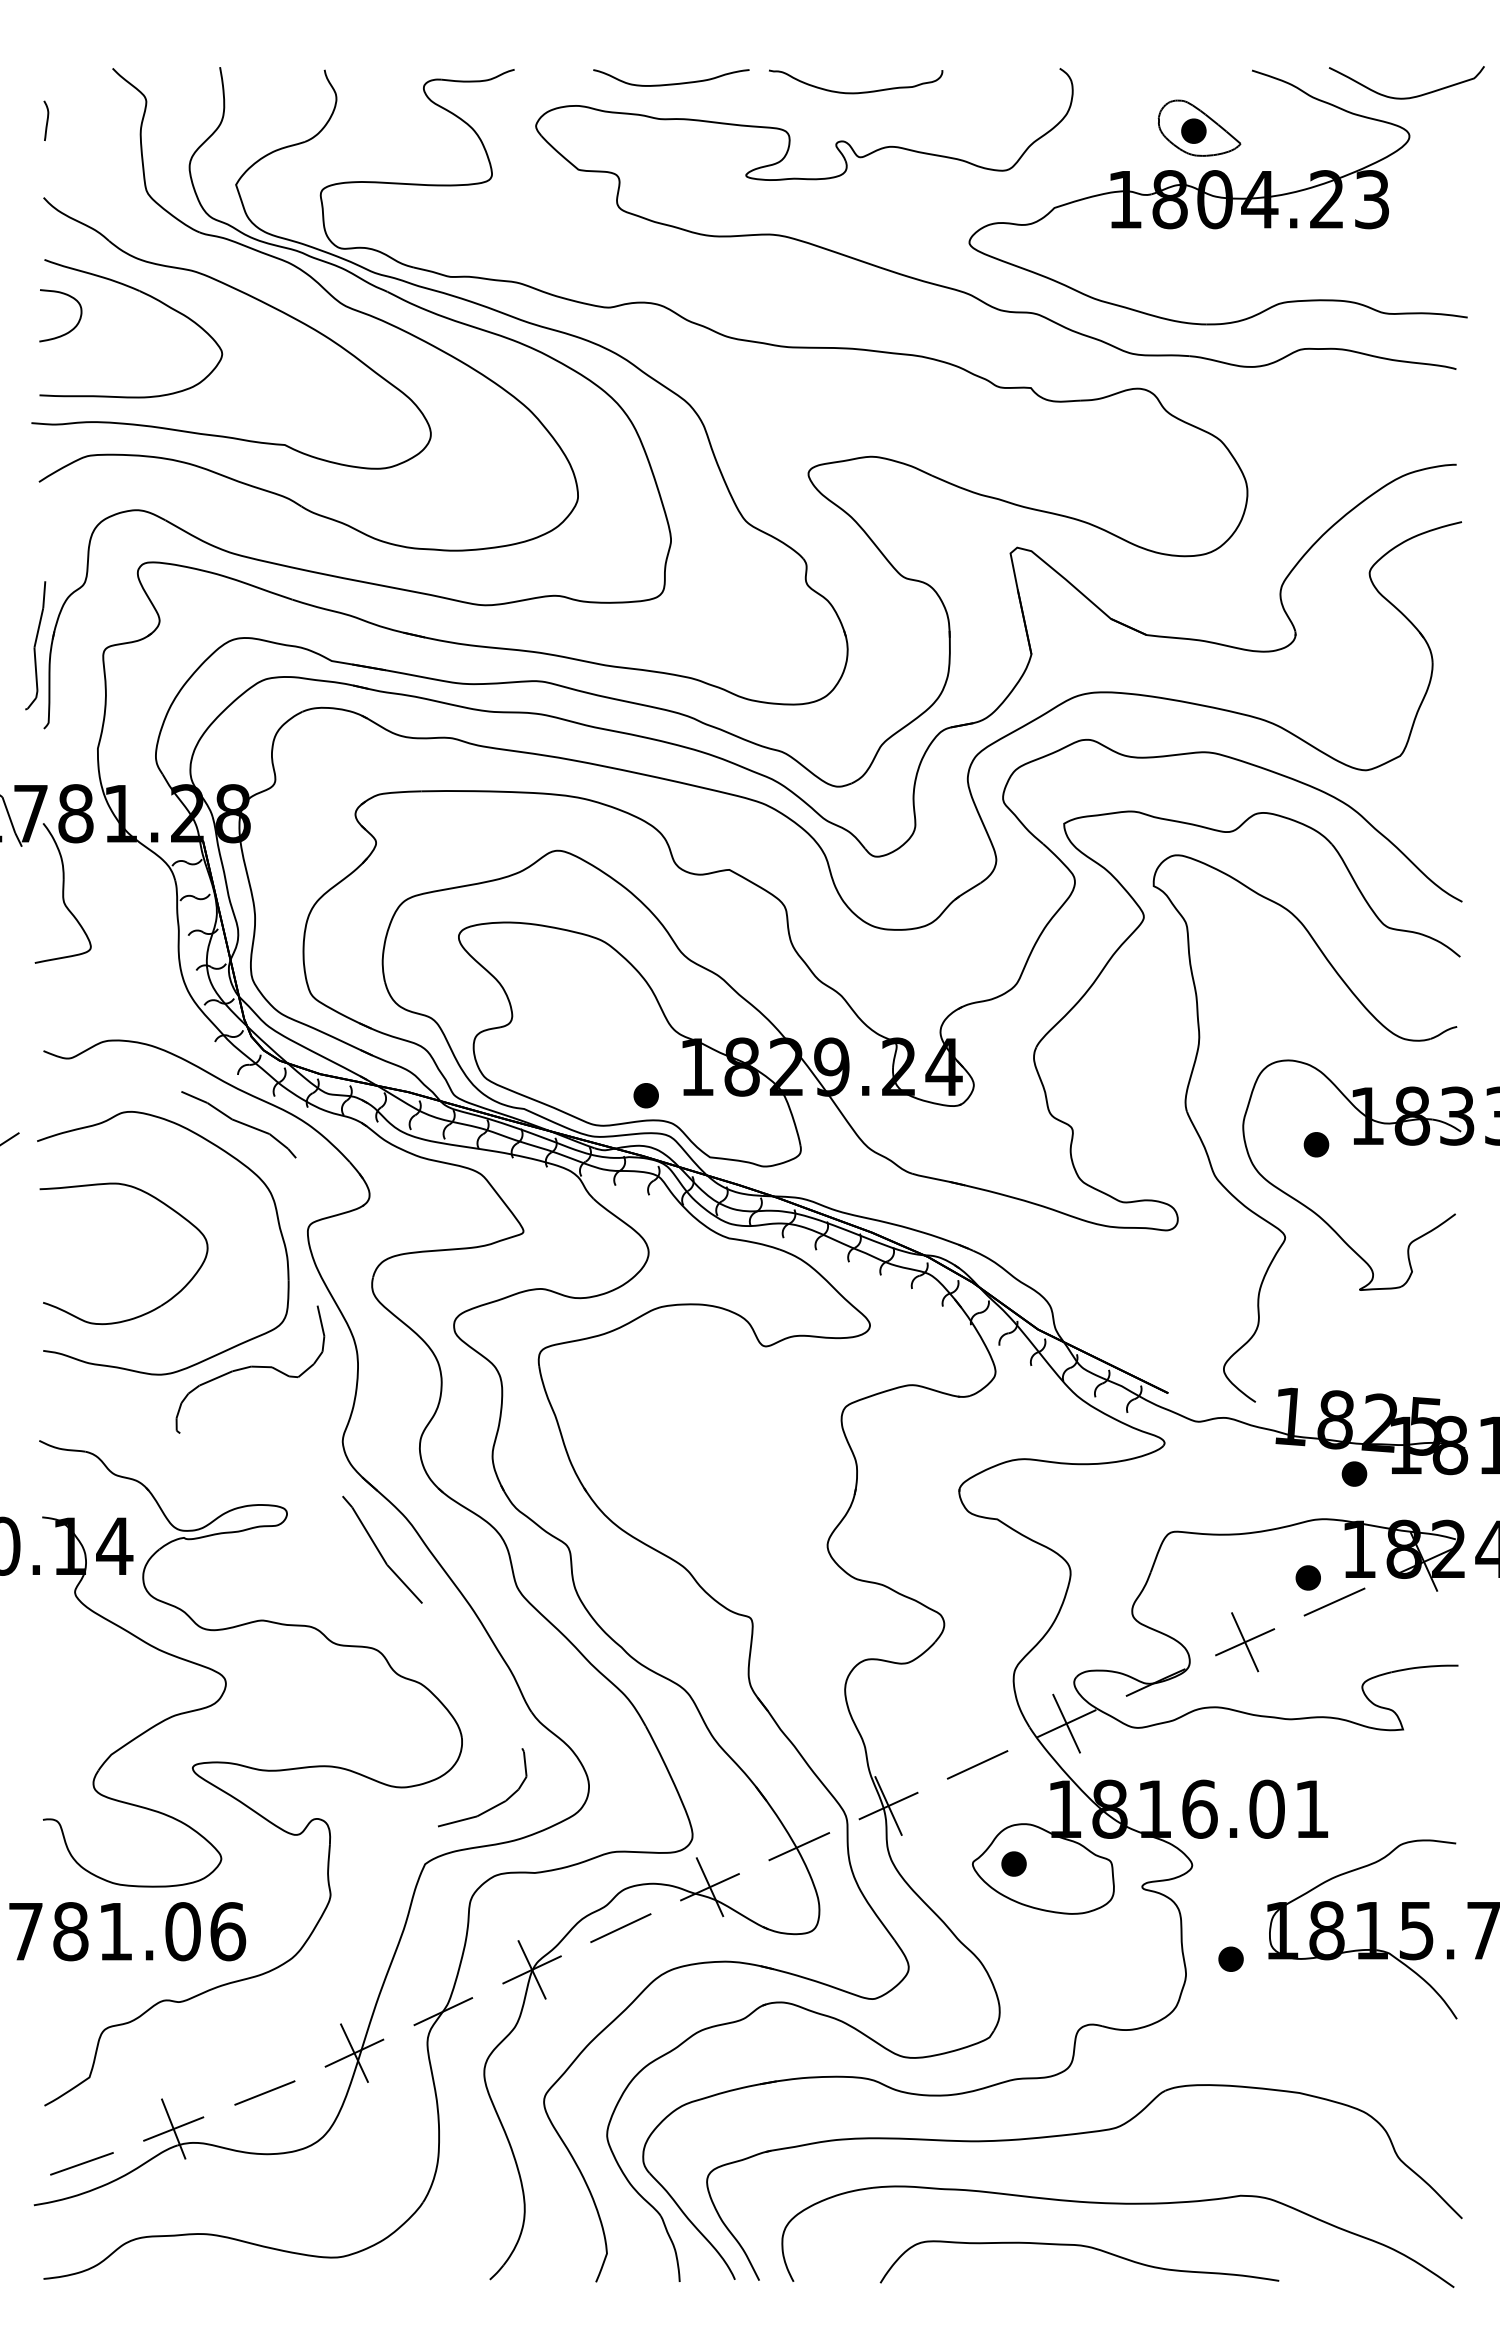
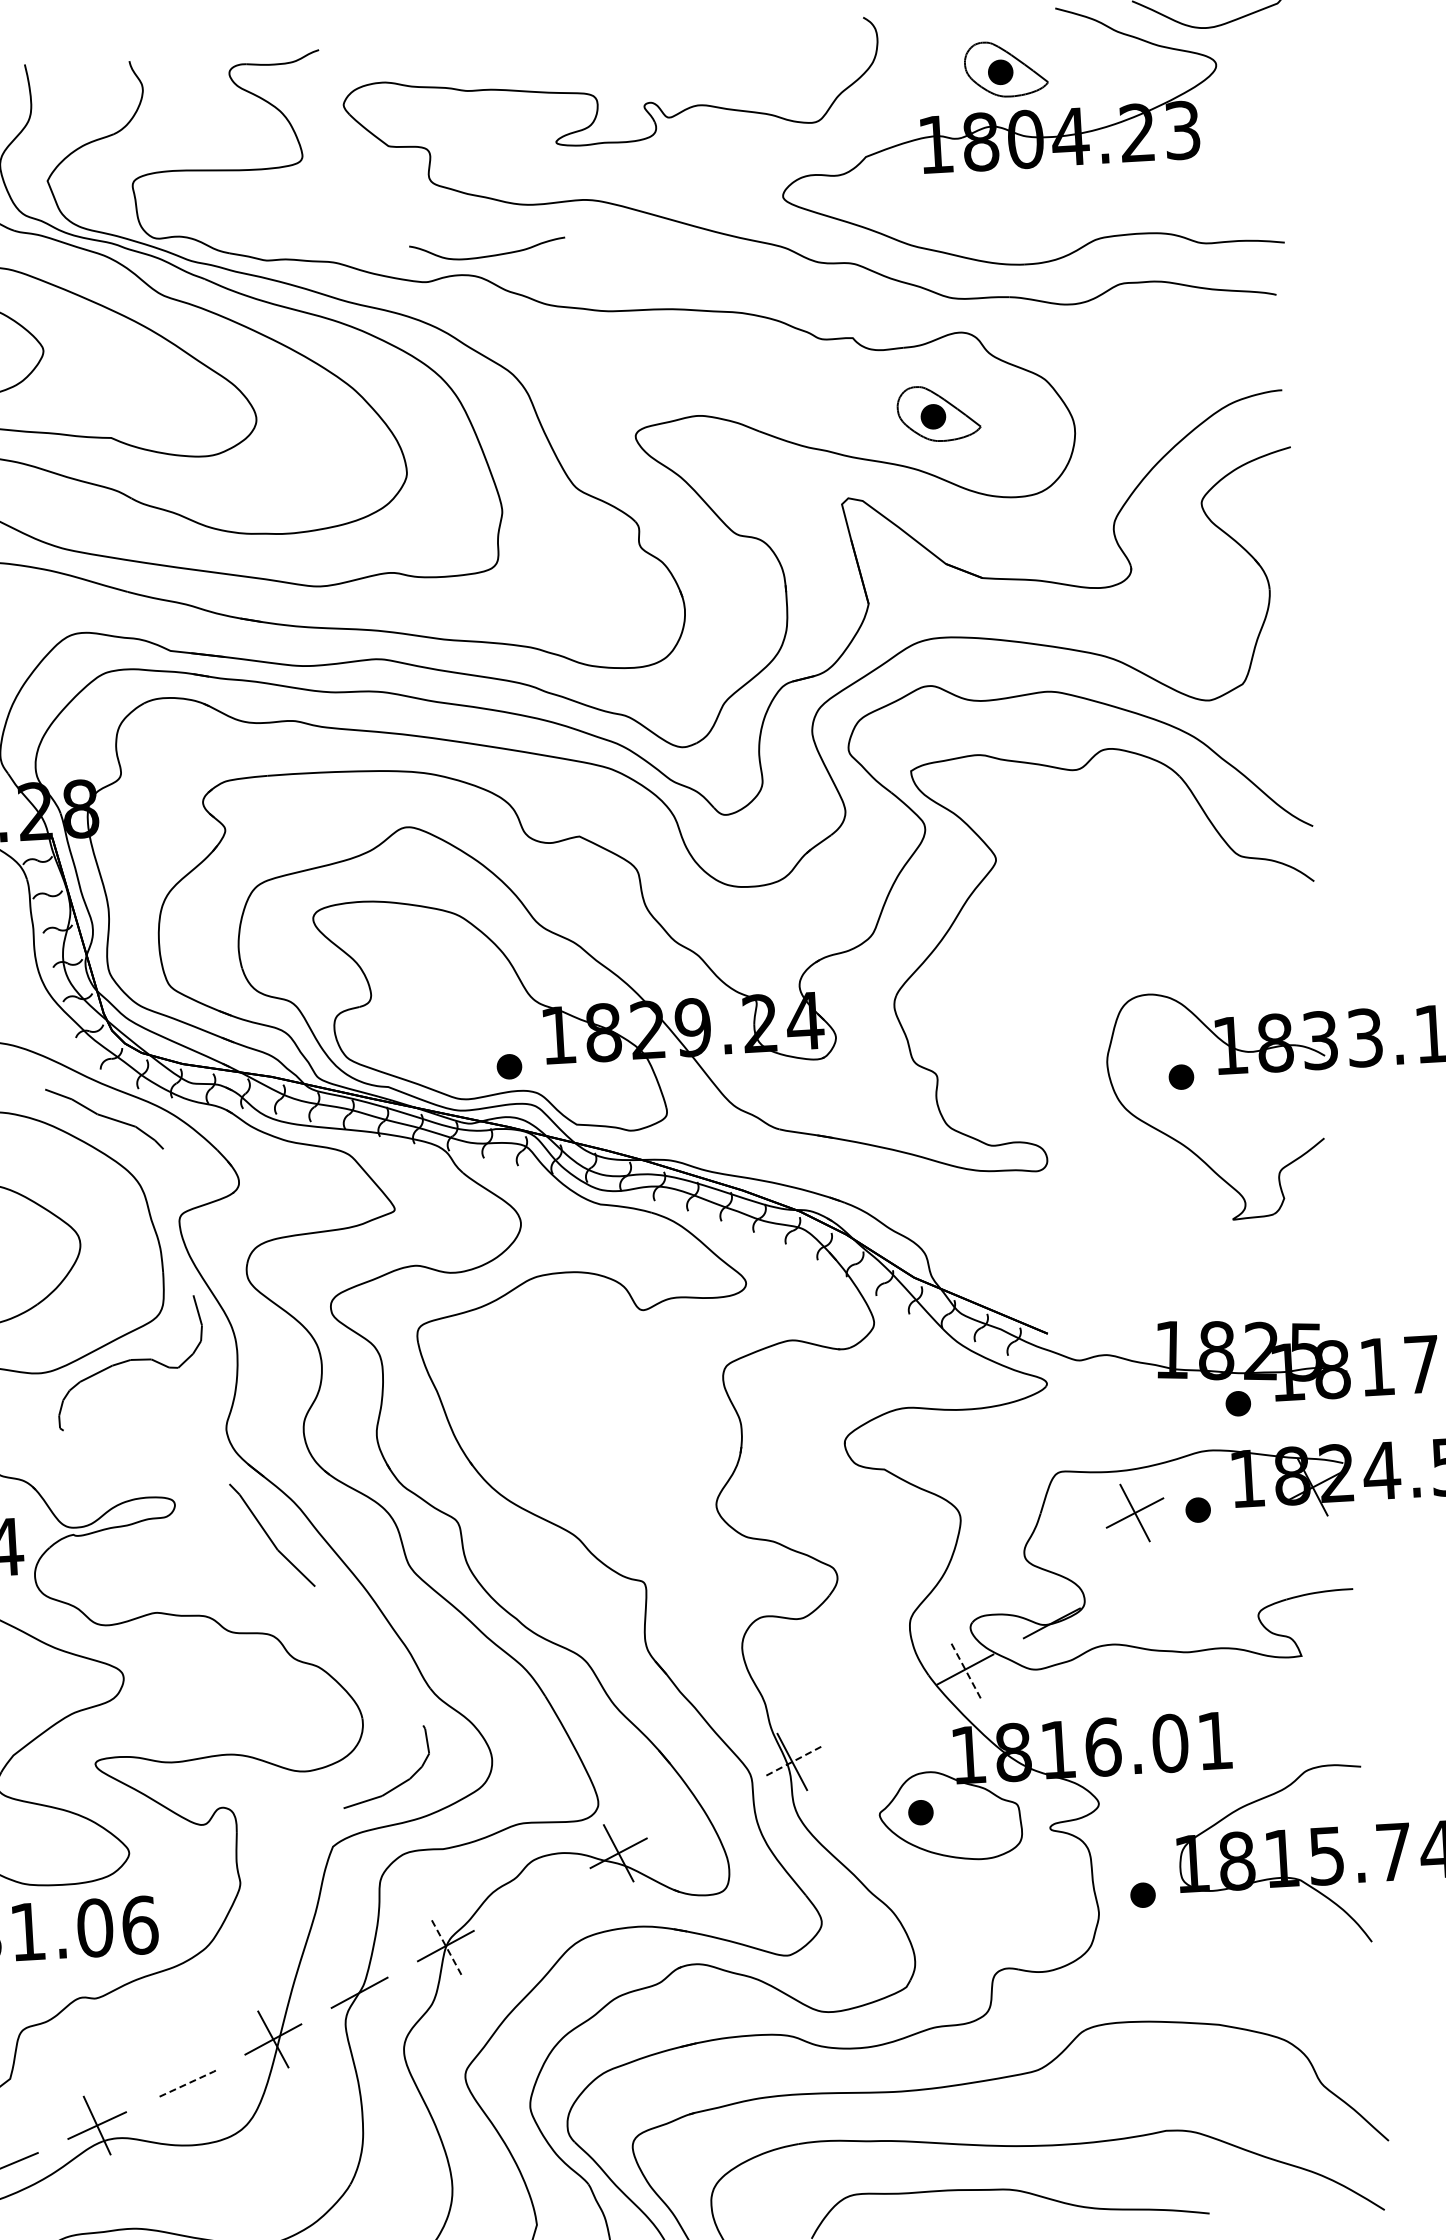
curve: (671, 83) -> (488, 255), moved
curve: (856, 92) -> (661, 53), removed
part: (1112, 467) -> (938, 412), added
part: (1242, 1202) -> (1110, 1139), removed
line: (1334, 1601) -> (1225, 1532), removed
part: (1245, 1642) -> (1135, 1513), moved
line: (1066, 1723) -> (965, 1669), solid -> dashed
line: (977, 1764) -> (878, 1715), removed
line: (888, 1806) -> (792, 1762), solid -> dashed
line: (799, 1846) -> (705, 1807), removed
line: (620, 1928) -> (531, 1899), removed
line: (532, 1969) -> (446, 1945), solid -> dashed
line: (265, 2092) -> (186, 2083), solid -> dashed

